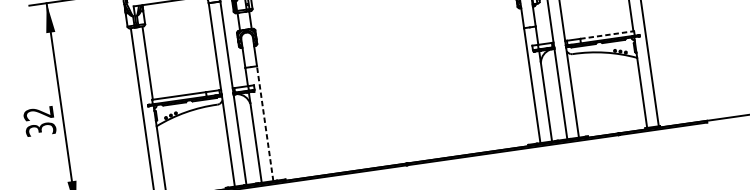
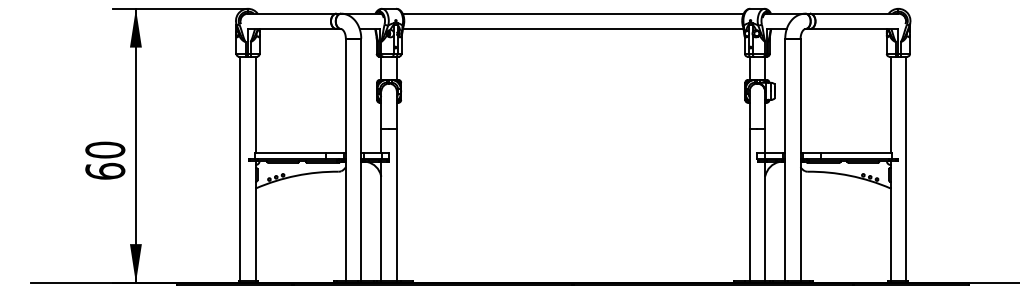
line: (607, 35) -> (856, 153), dashed -> solid
text: (39, 121) -> (105, 160), 32 -> 60
line: (265, 123) -> (396, 205), dashed -> solid

